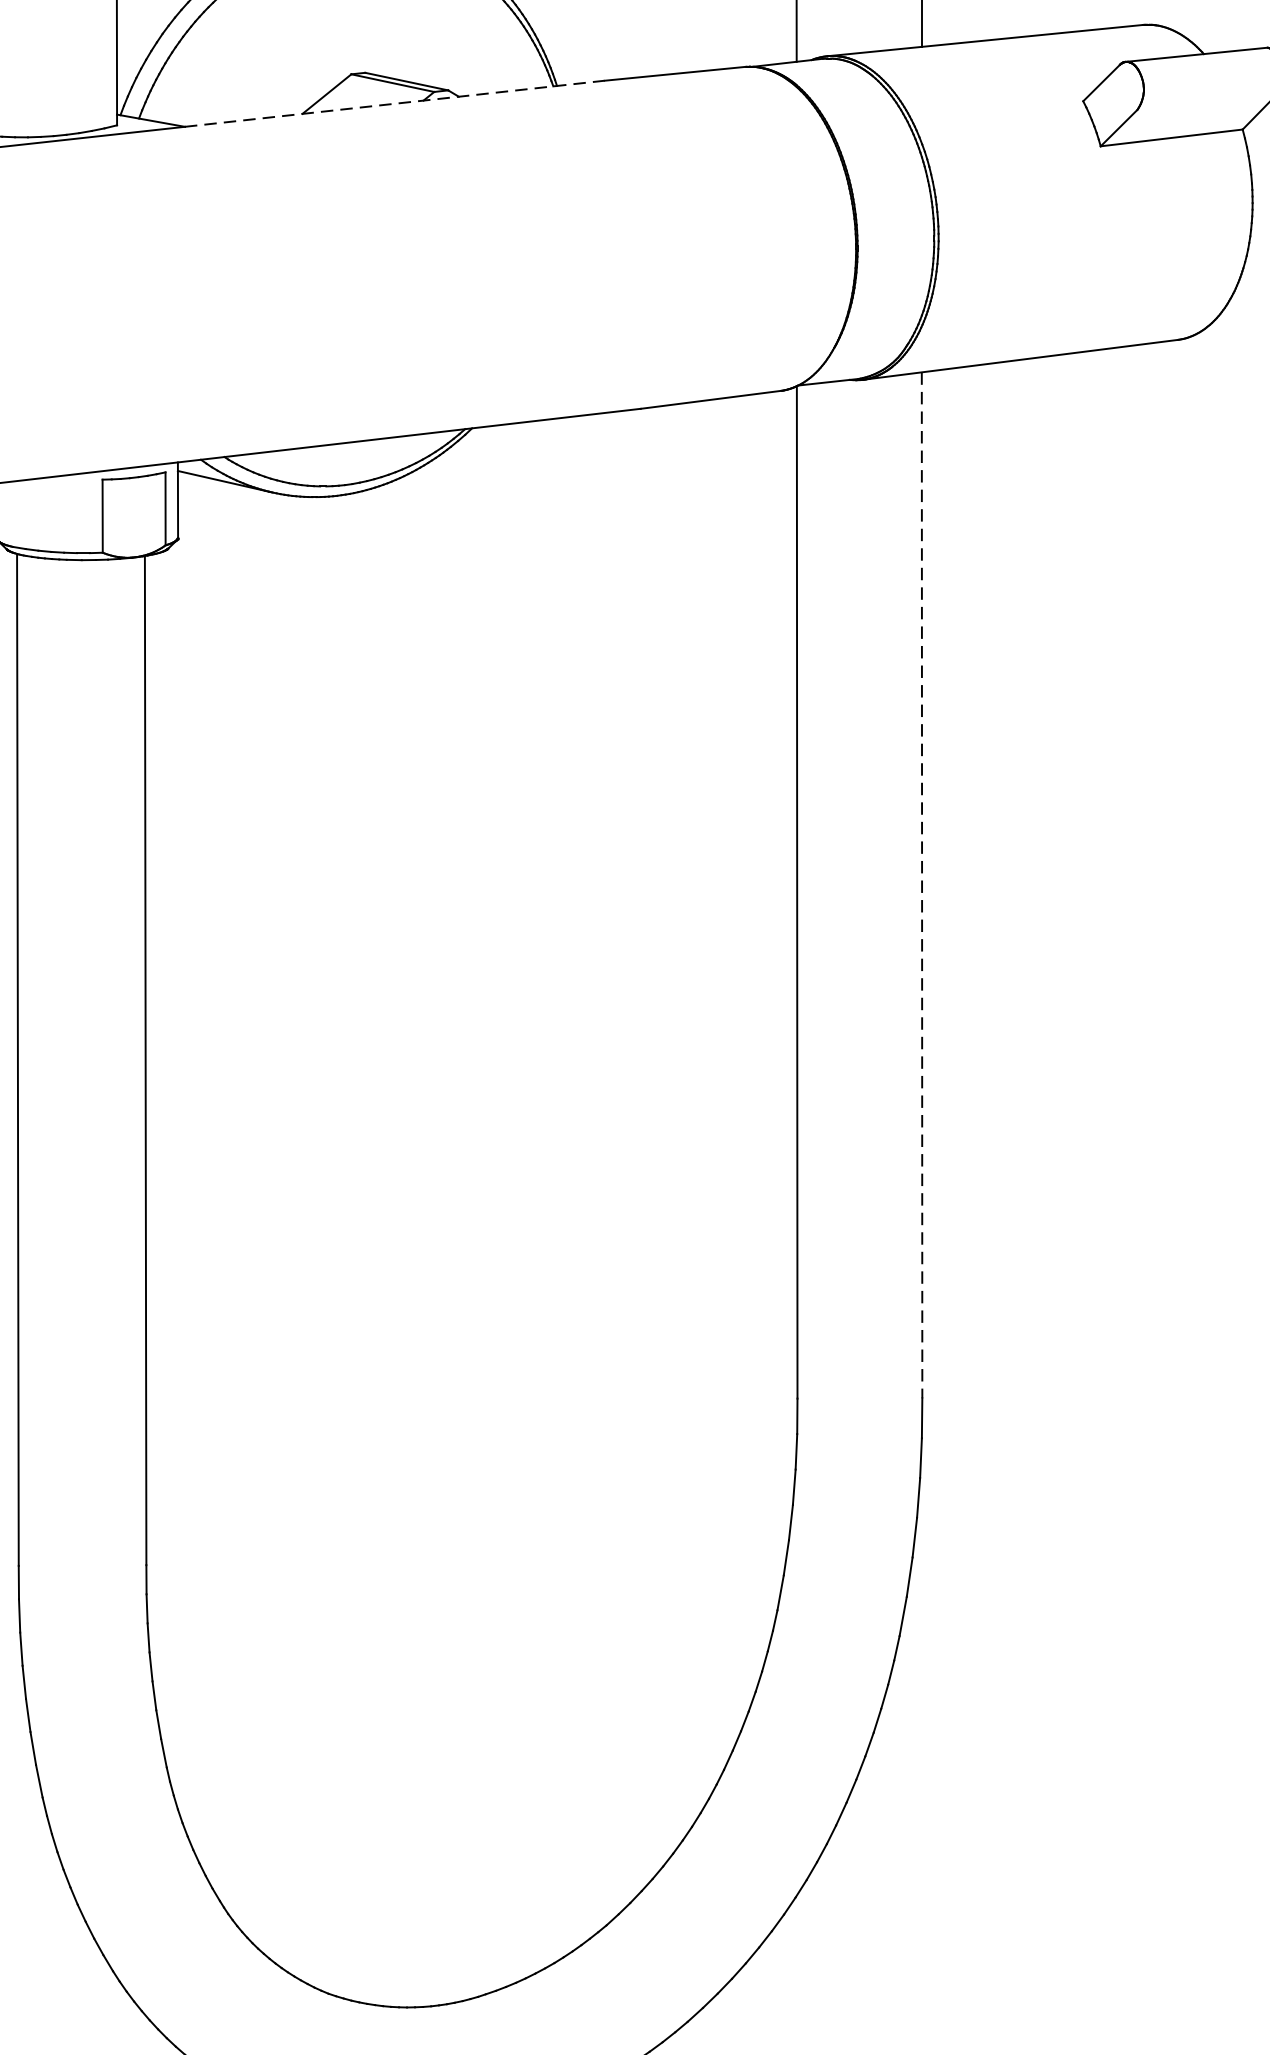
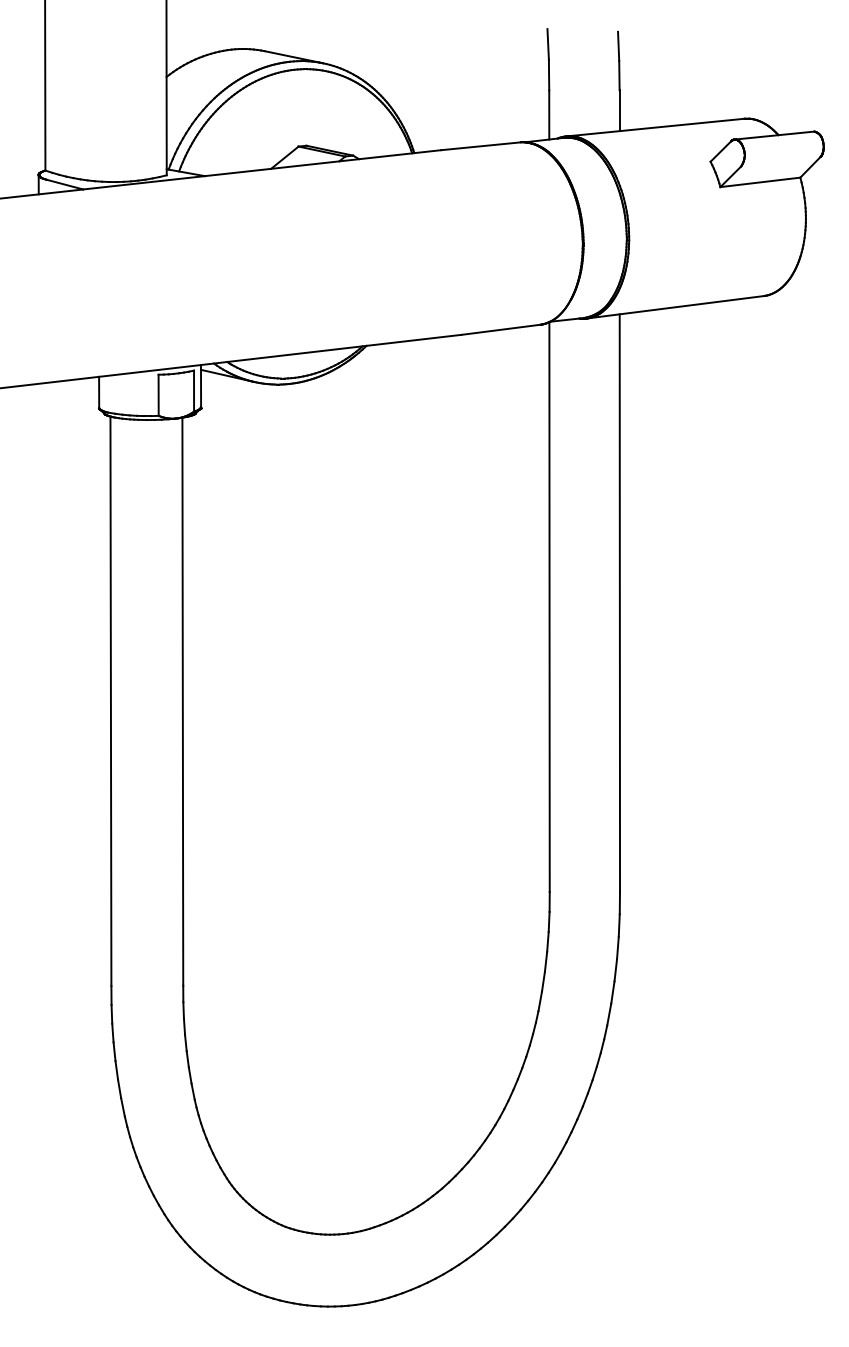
line: (395, 104) -> (323, 163), dashed -> solid
line: (921, 886) -> (619, 603), dashed -> solid

